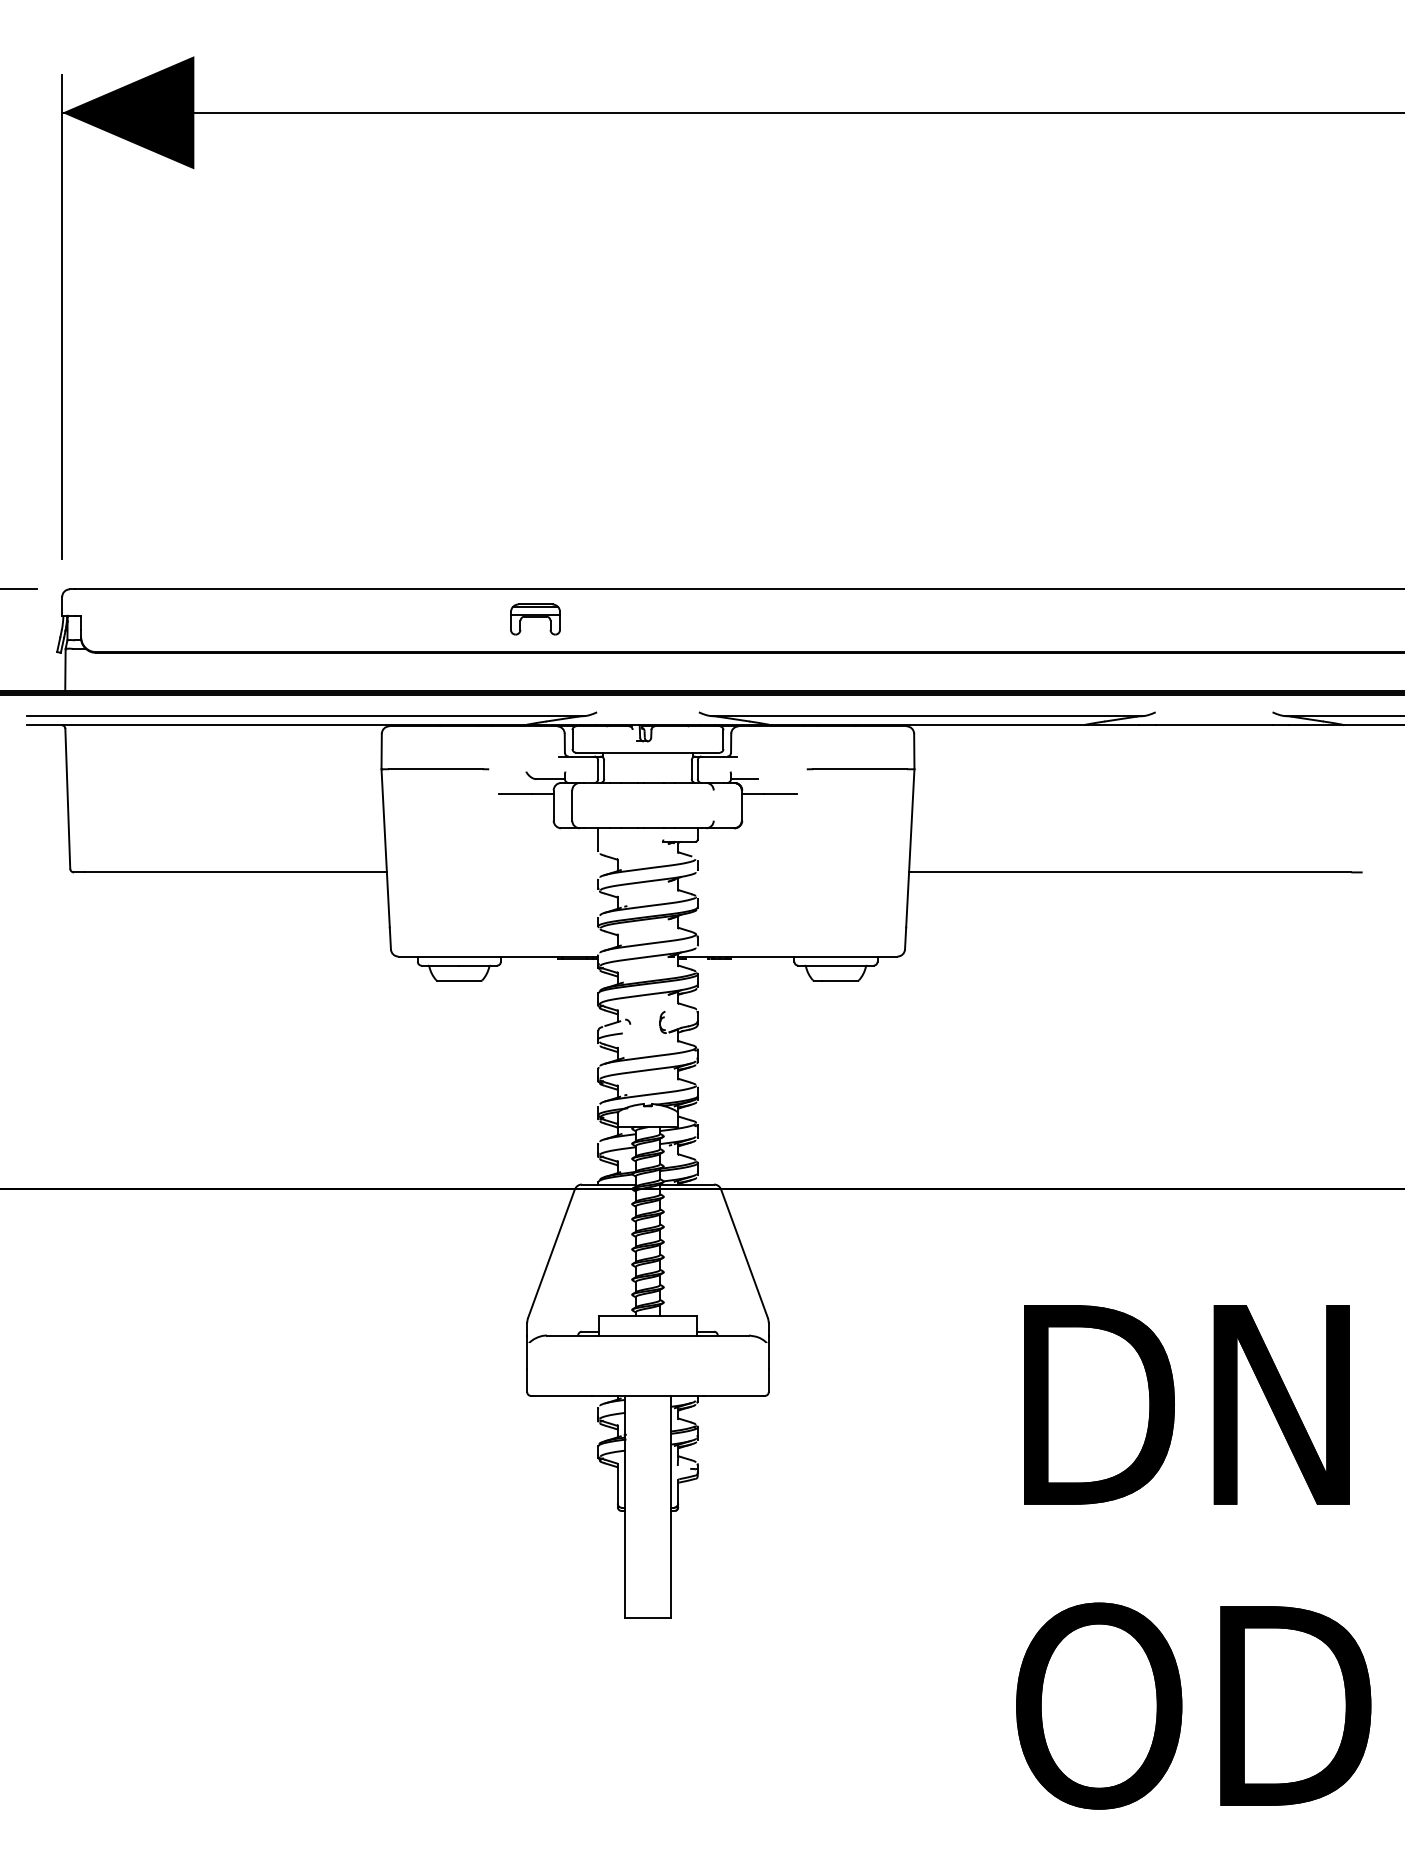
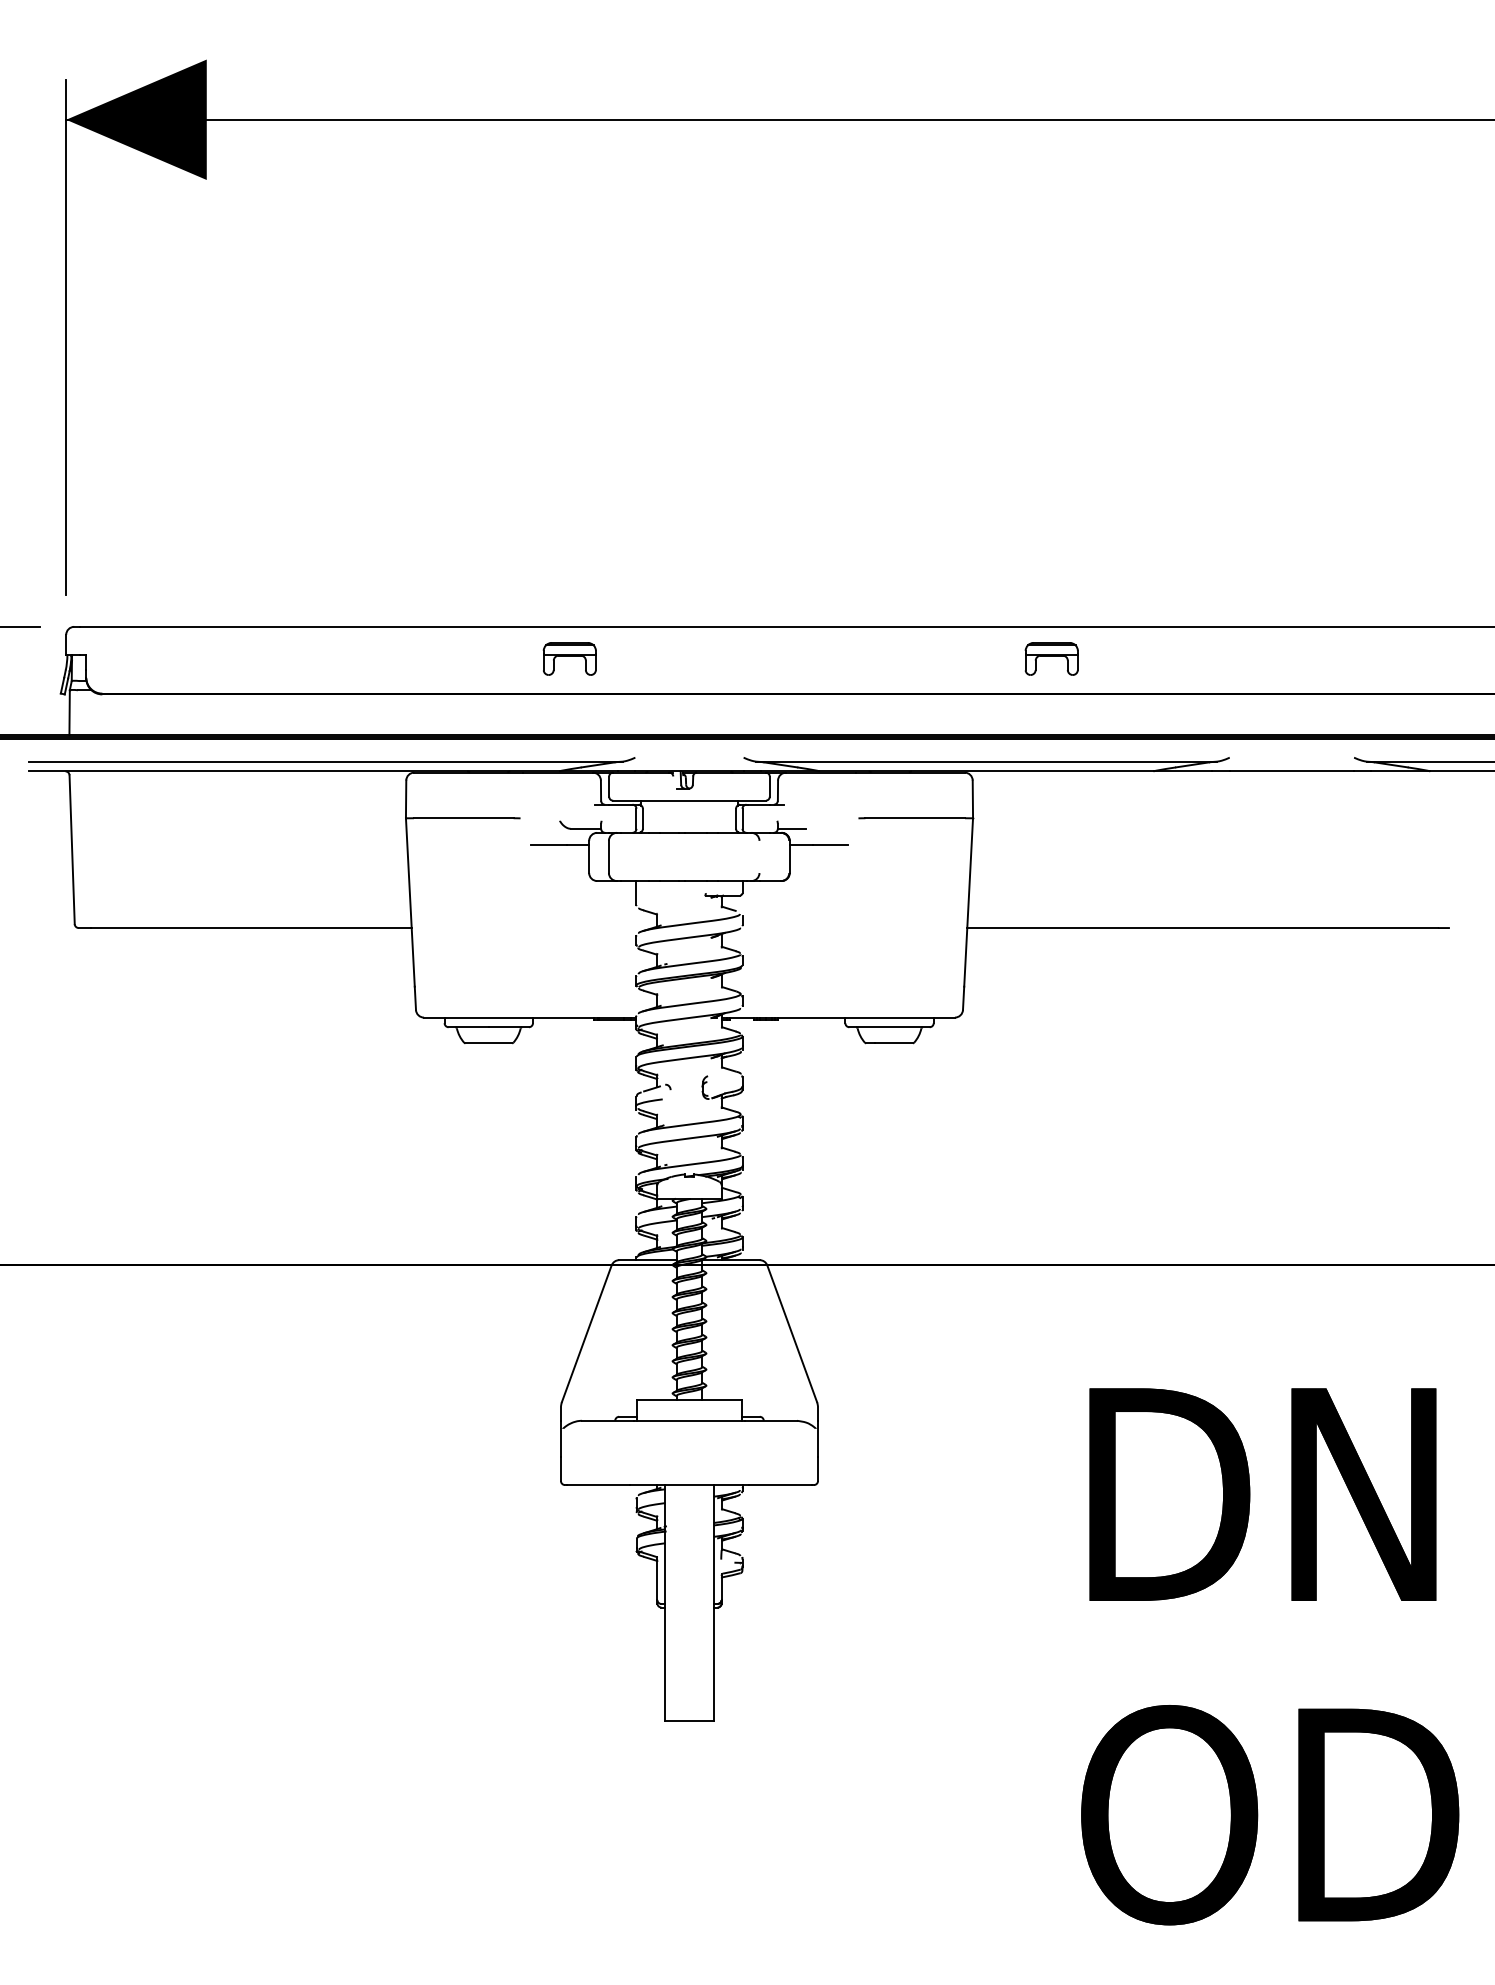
part: (988, 619) -> (1051, 658), added

